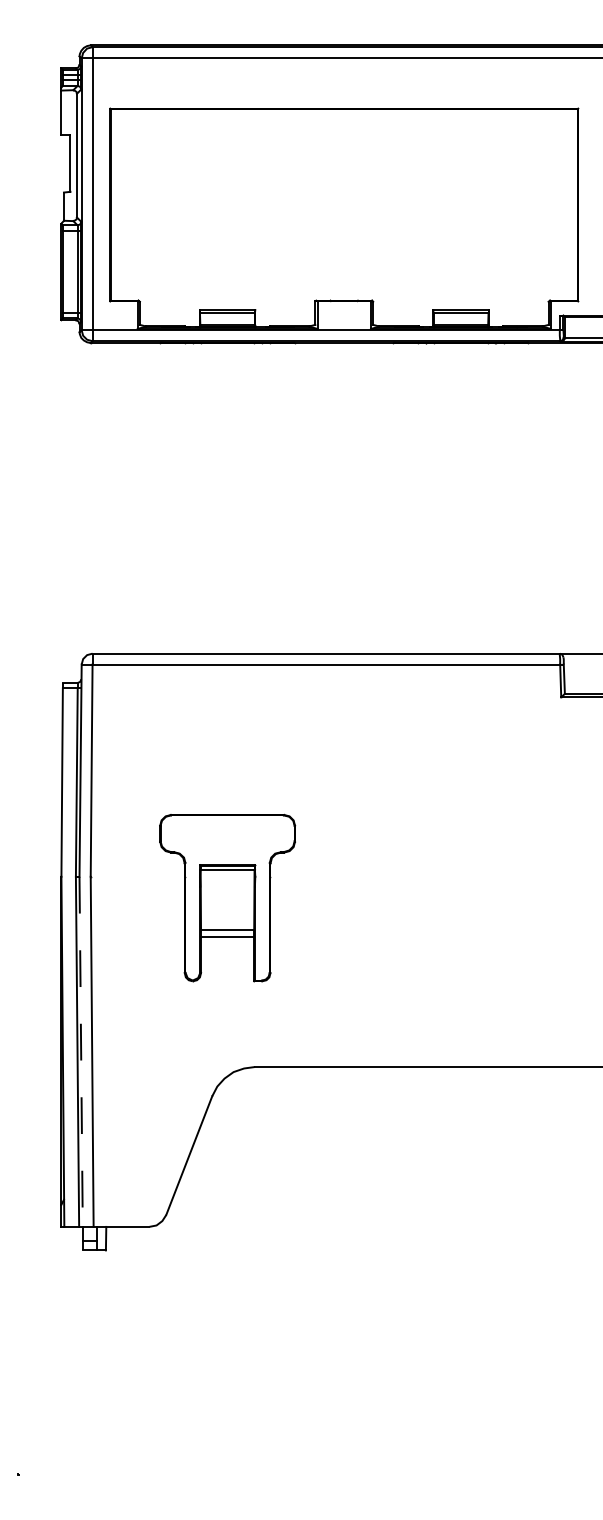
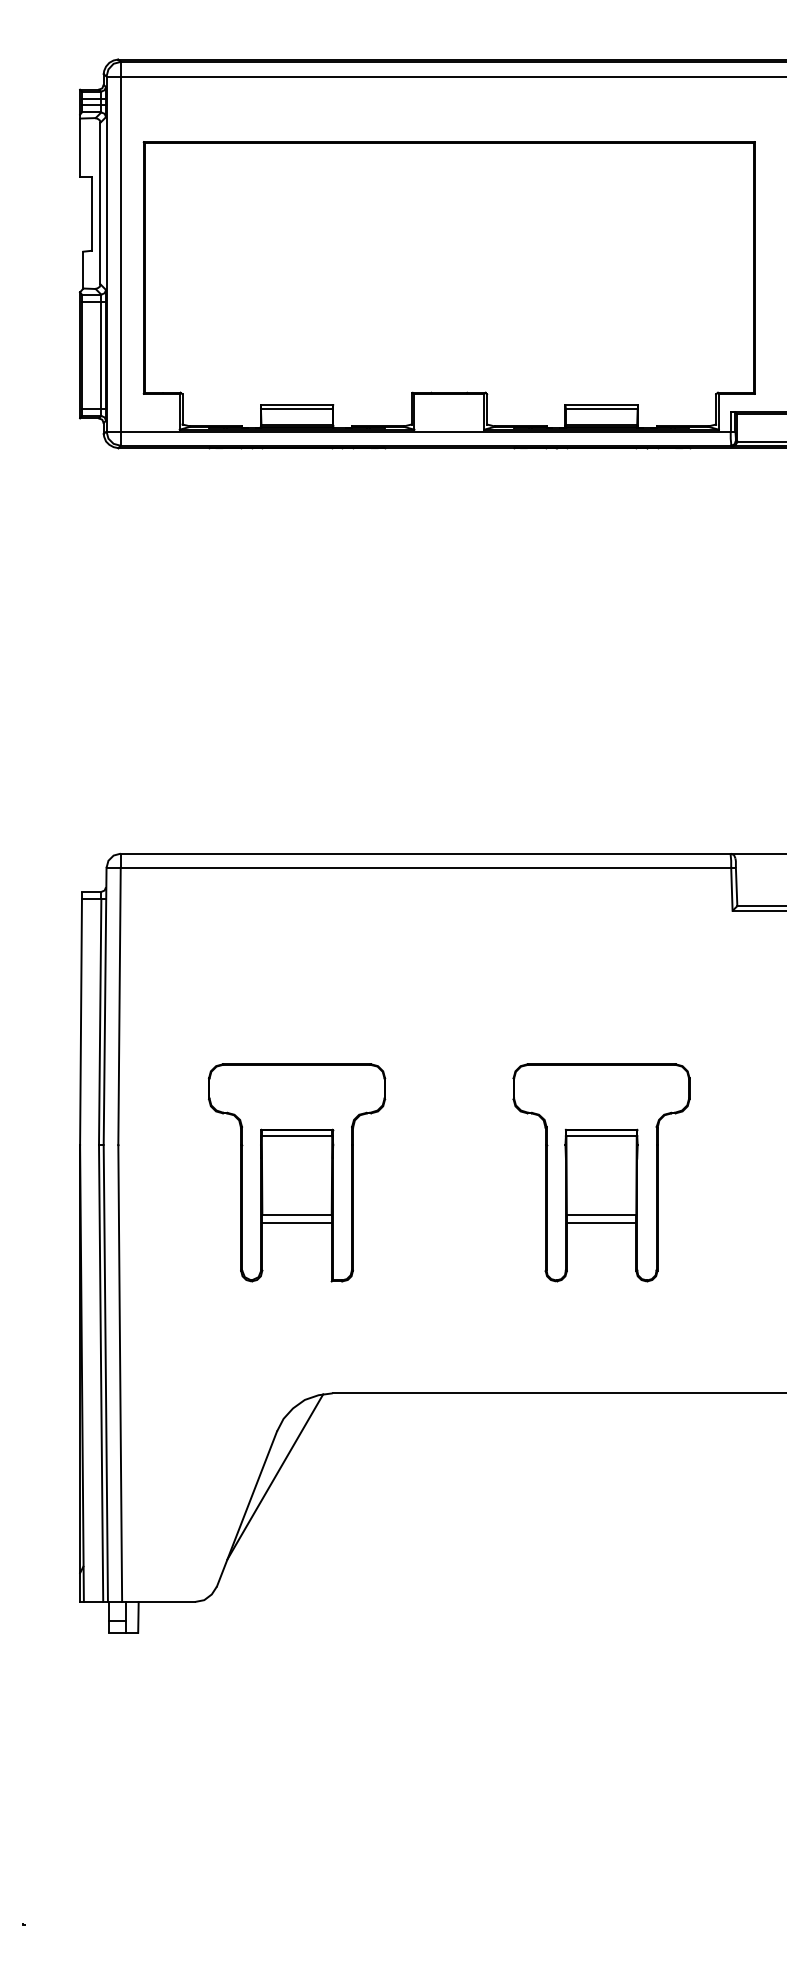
part: (460, 897) -> (601, 1172), added
line: (80, 1051) -> (105, 1373), dashed -> solid
line: (211, 1130) -> (275, 1476), added

